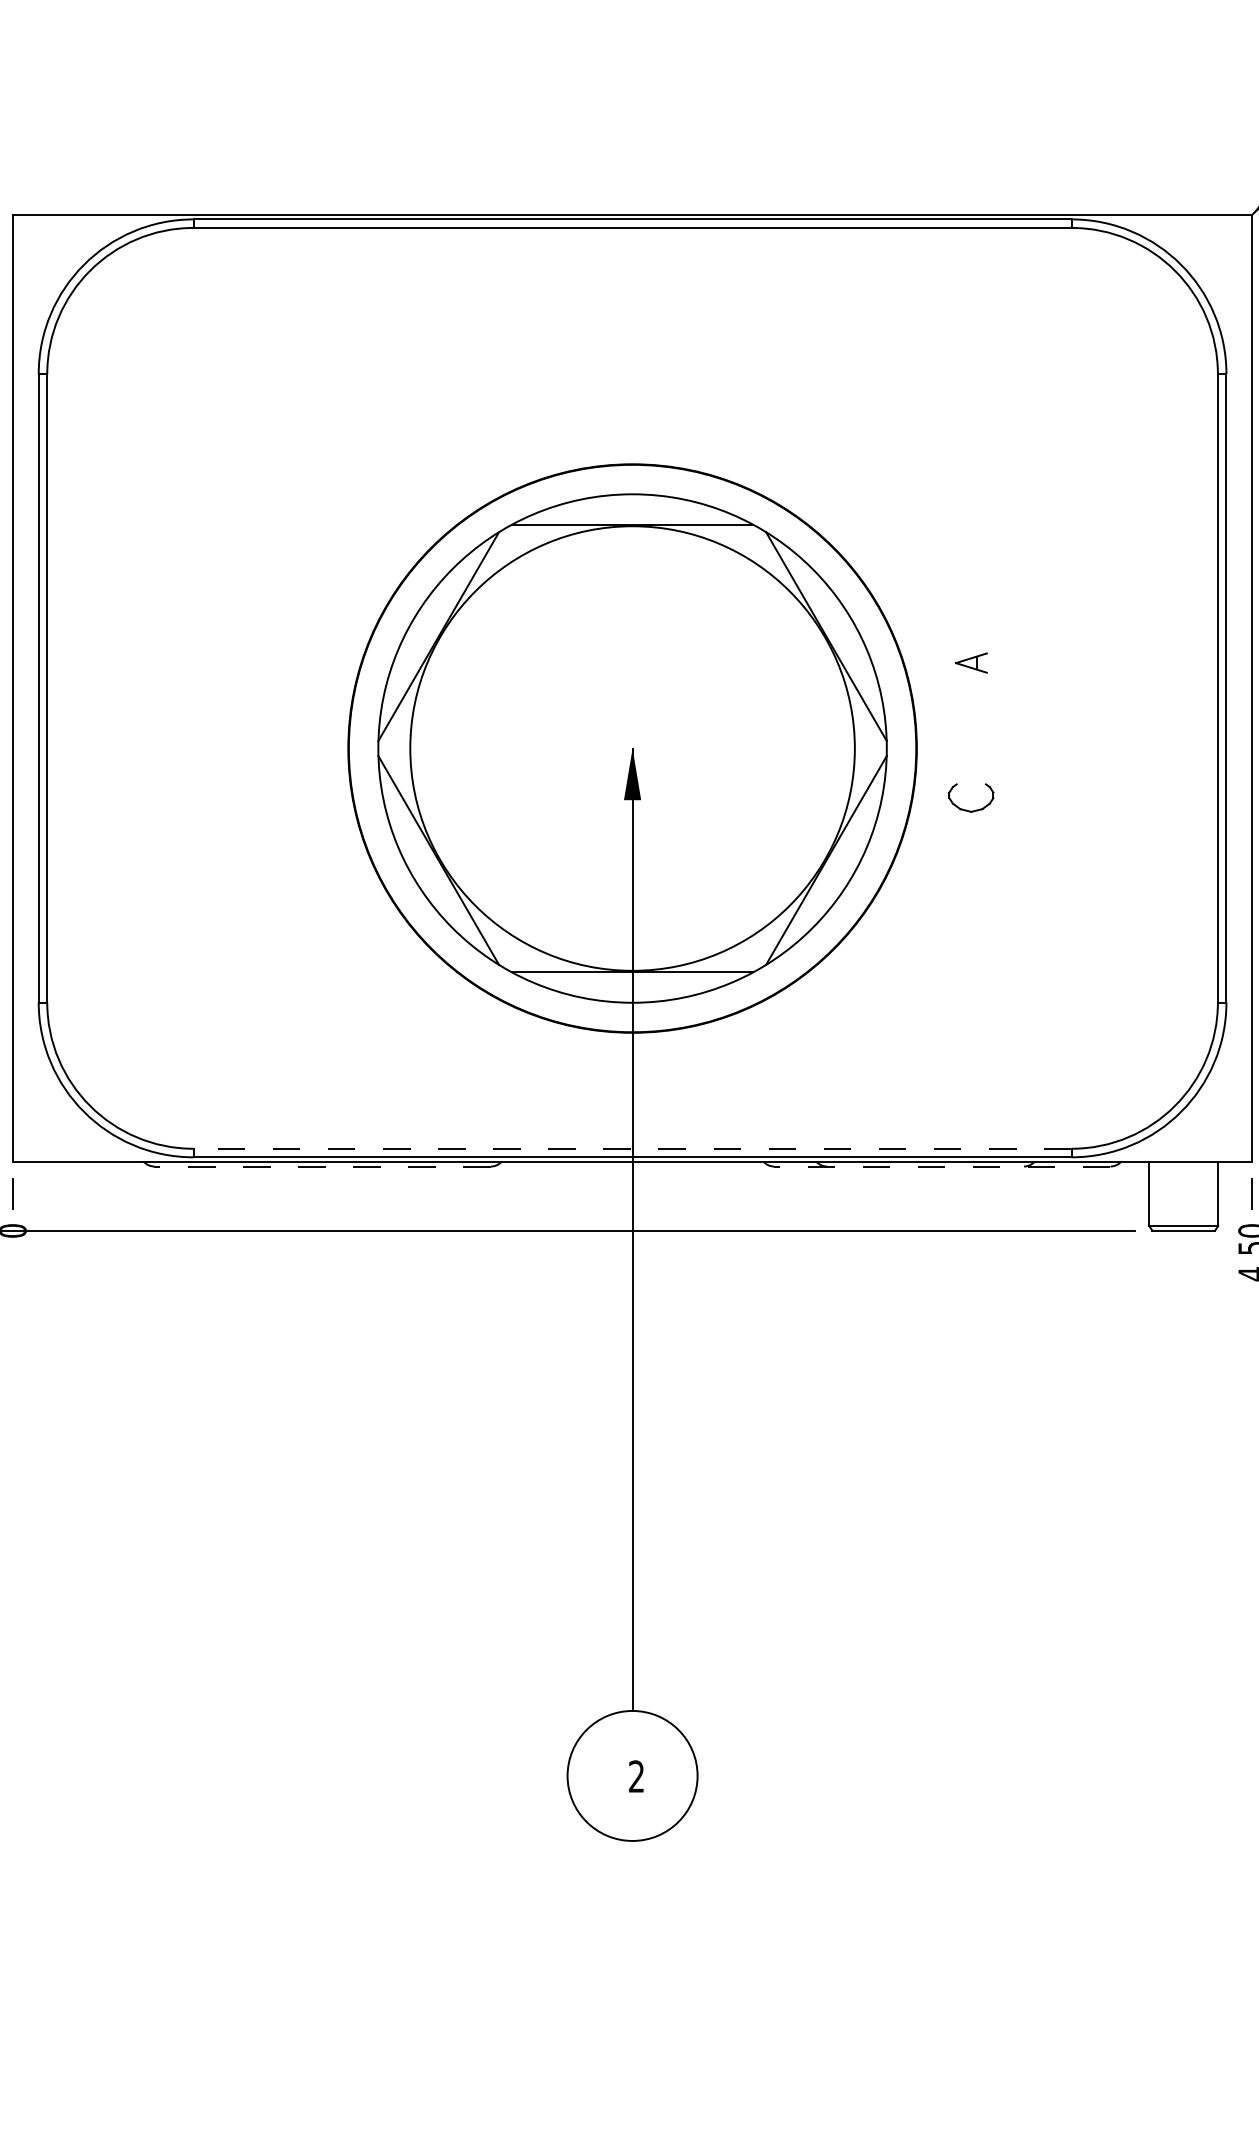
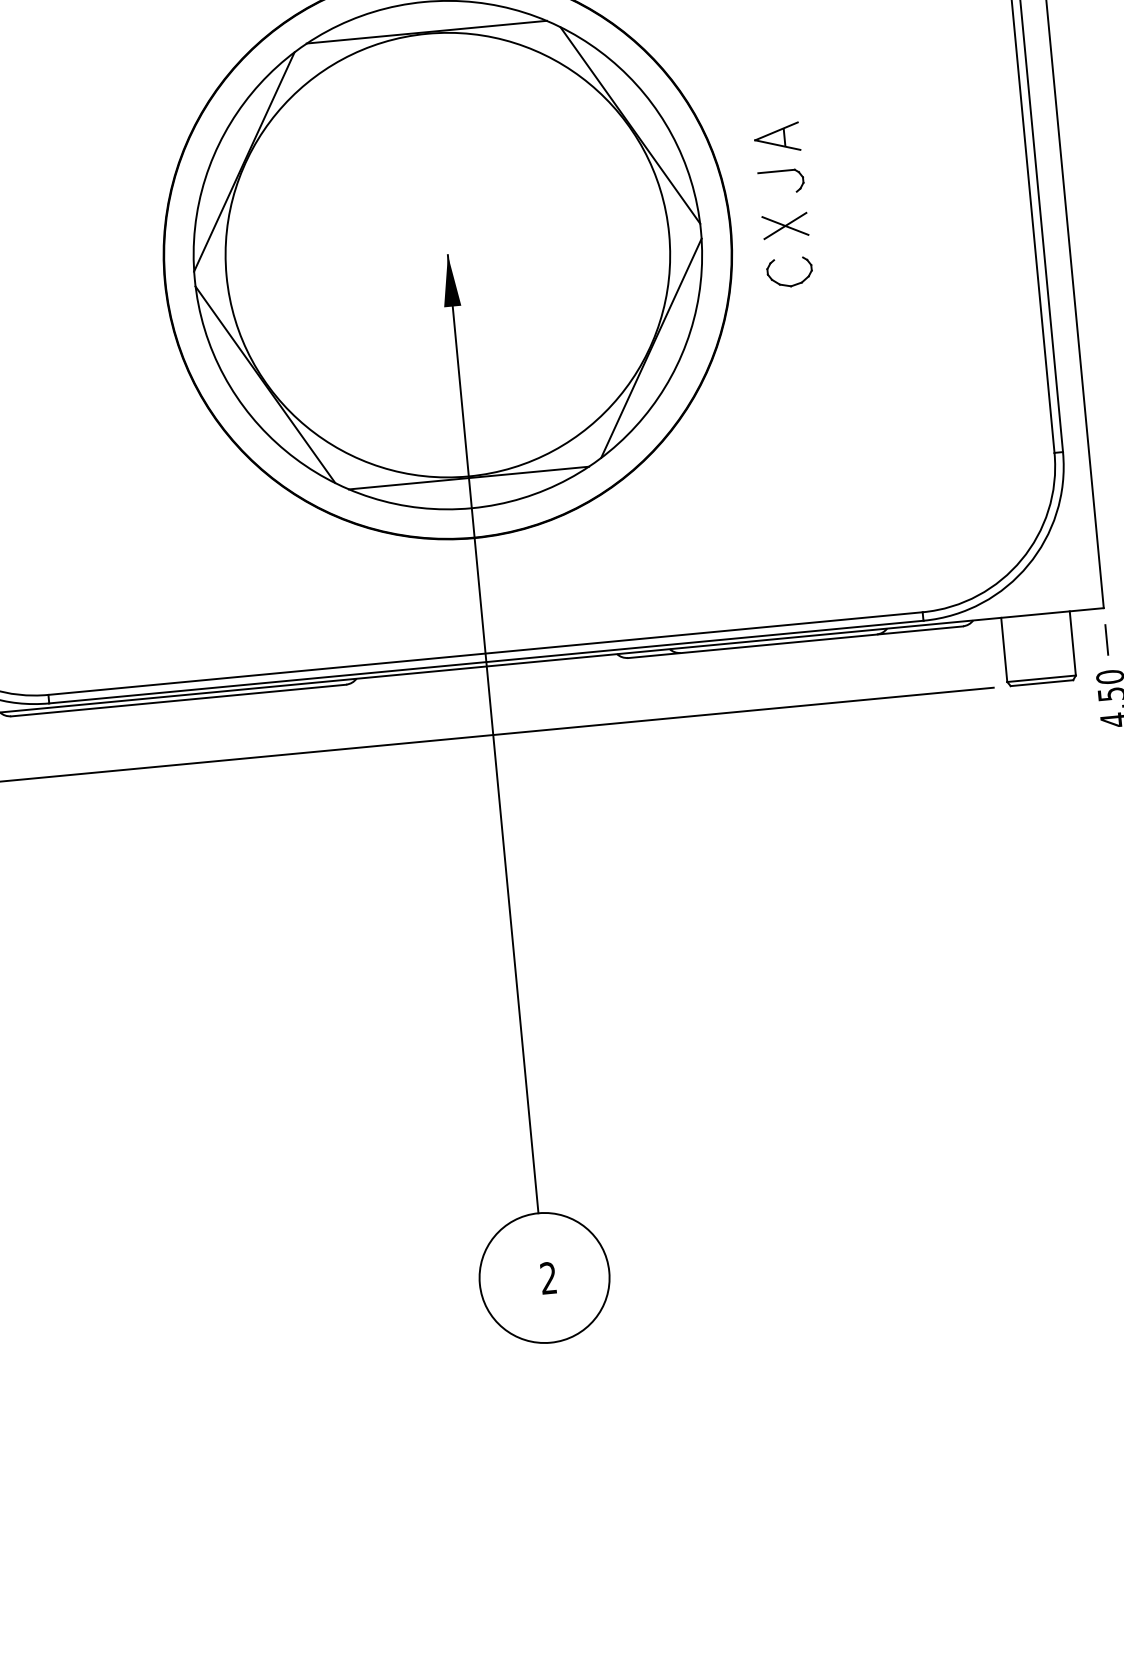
part: (971, 662) -> (777, 137), size x1.43
part: (971, 696) -> (780, 171), added
part: (971, 751) -> (785, 226), added
line: (632, 1148) -> (485, 653), dashed -> solid
line: (322, 1166) -> (178, 700), dashed -> solid
line: (941, 1166) -> (794, 642), dashed -> solid

